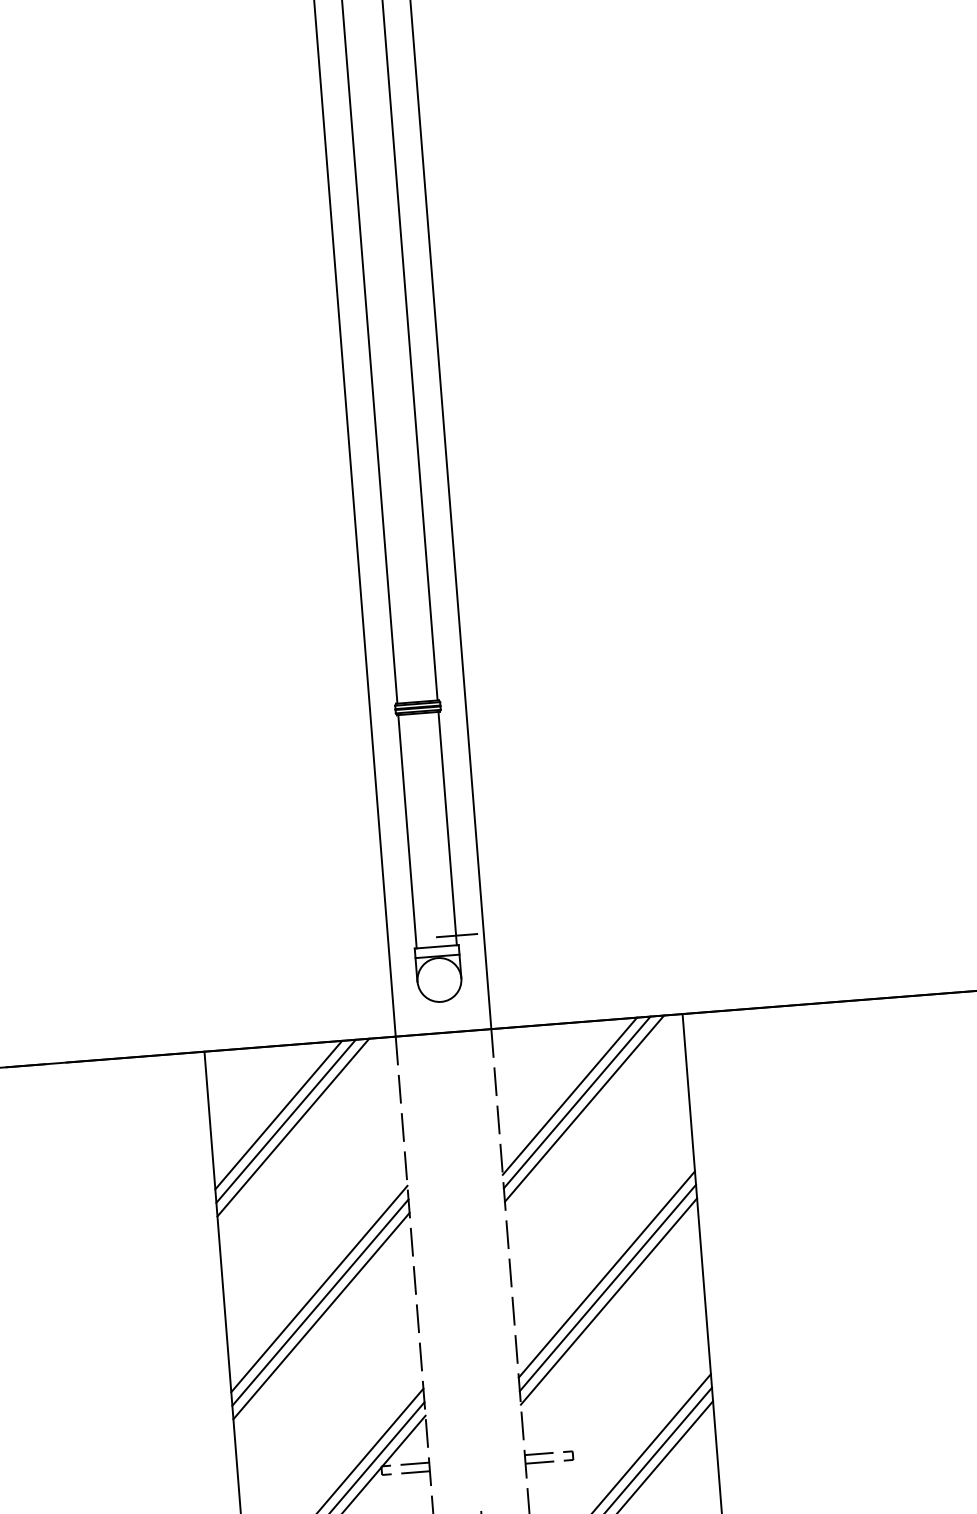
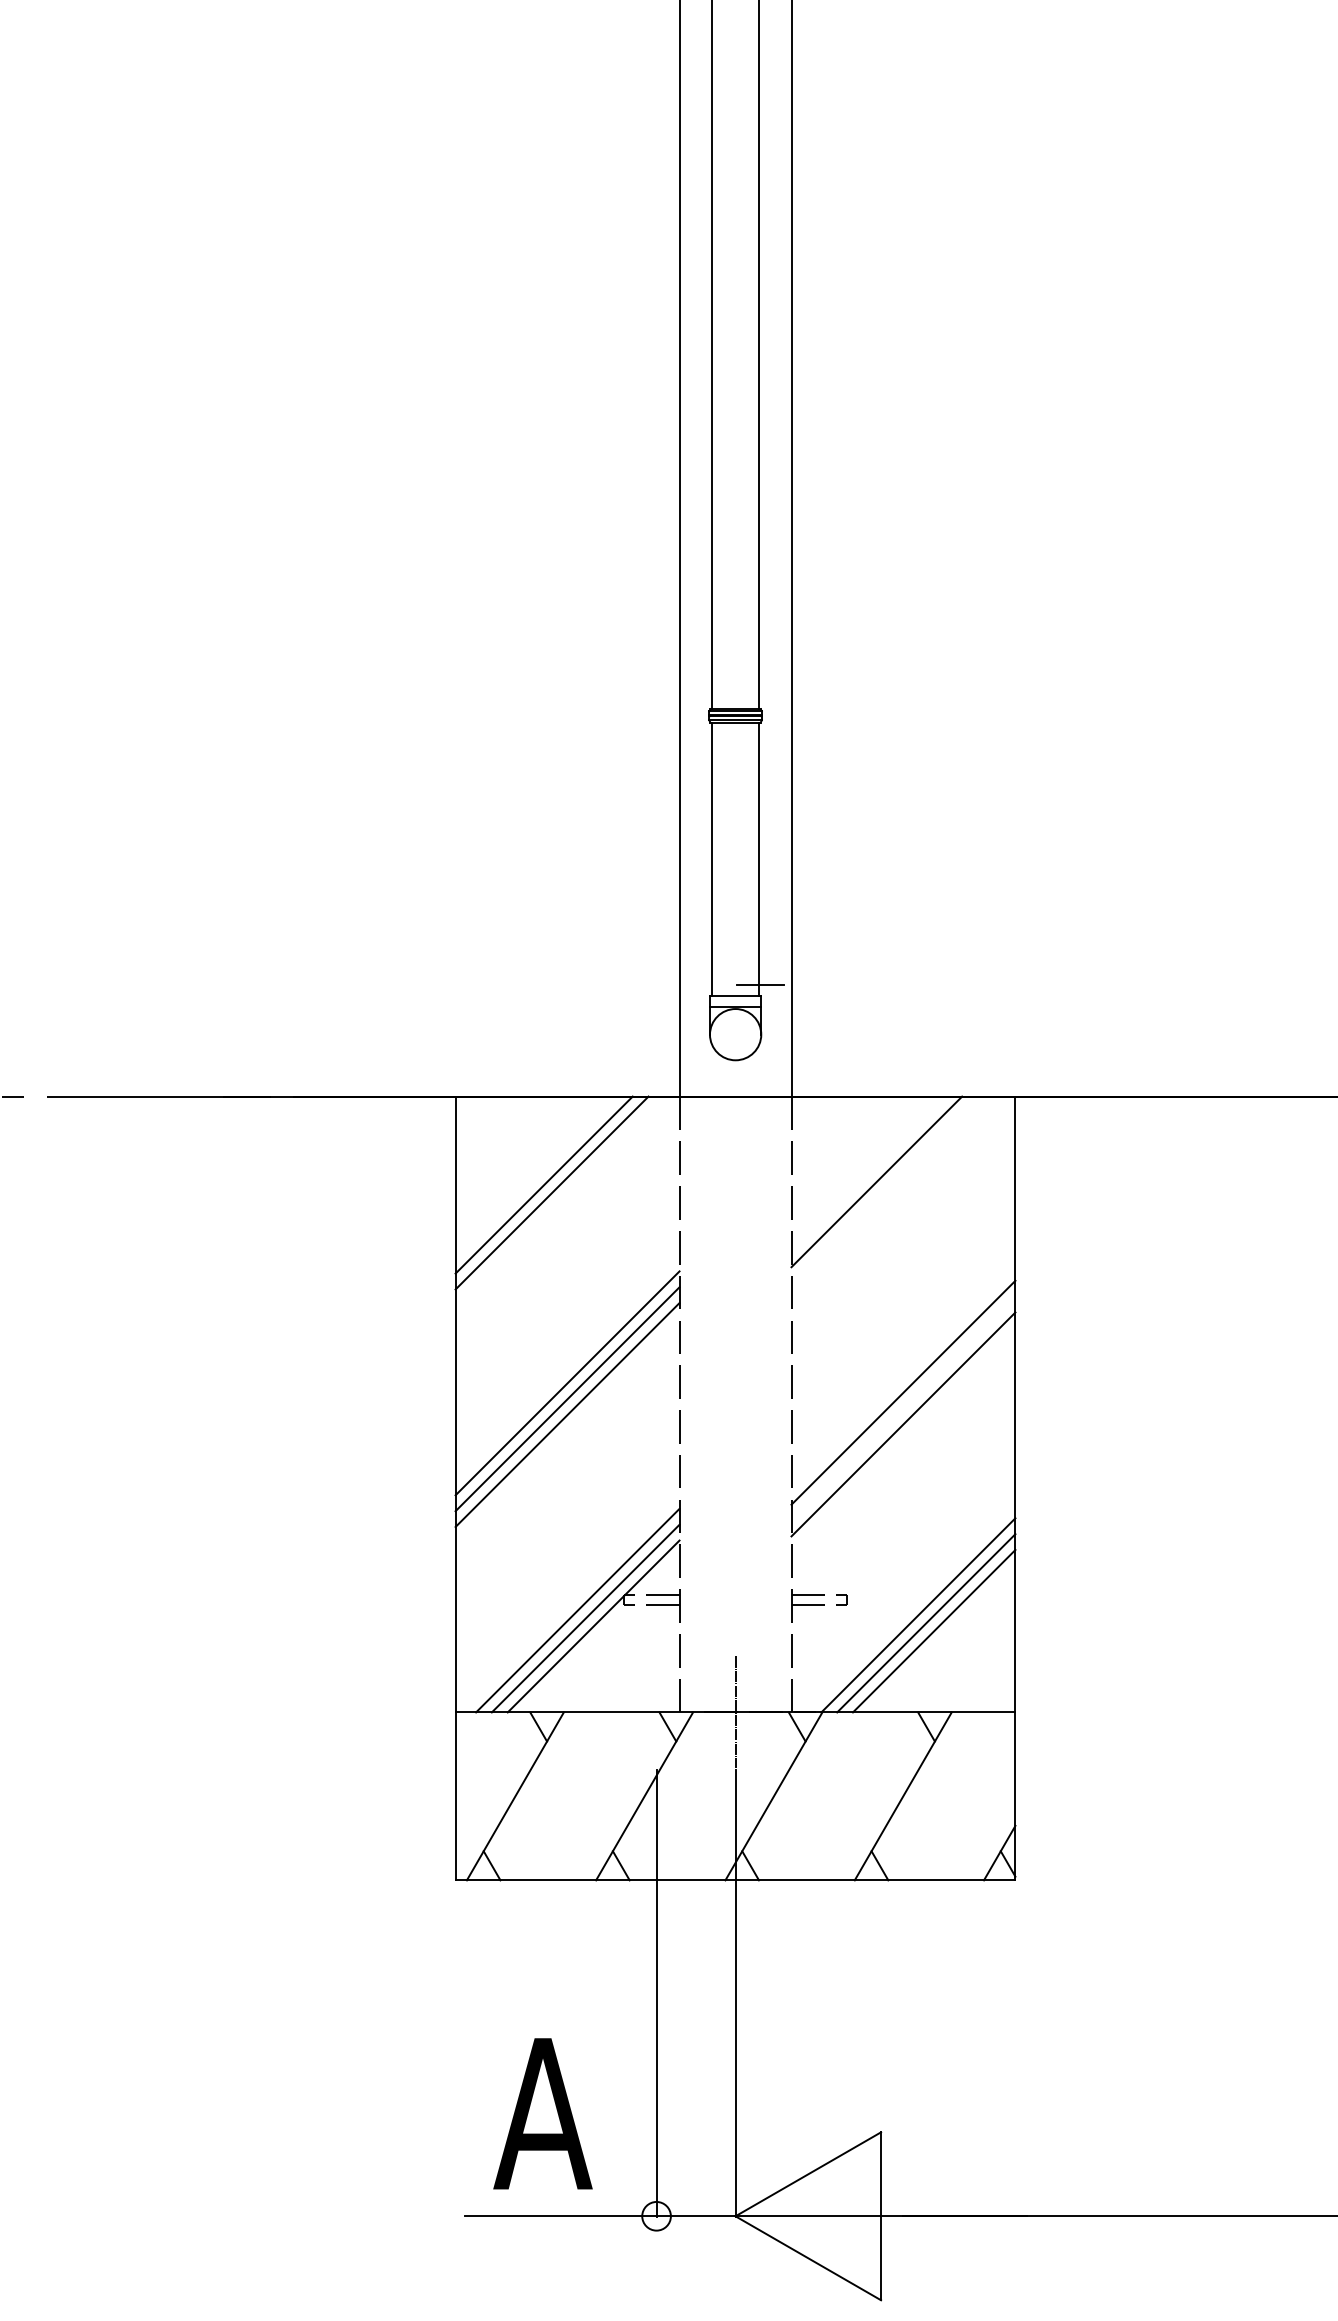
line: (577, 1102) -> (884, 1189), removed
line: (584, 1108) -> (892, 1197), removed
line: (278, 1114) -> (535, 1176), removed
line: (607, 1287) -> (903, 1408), removed

